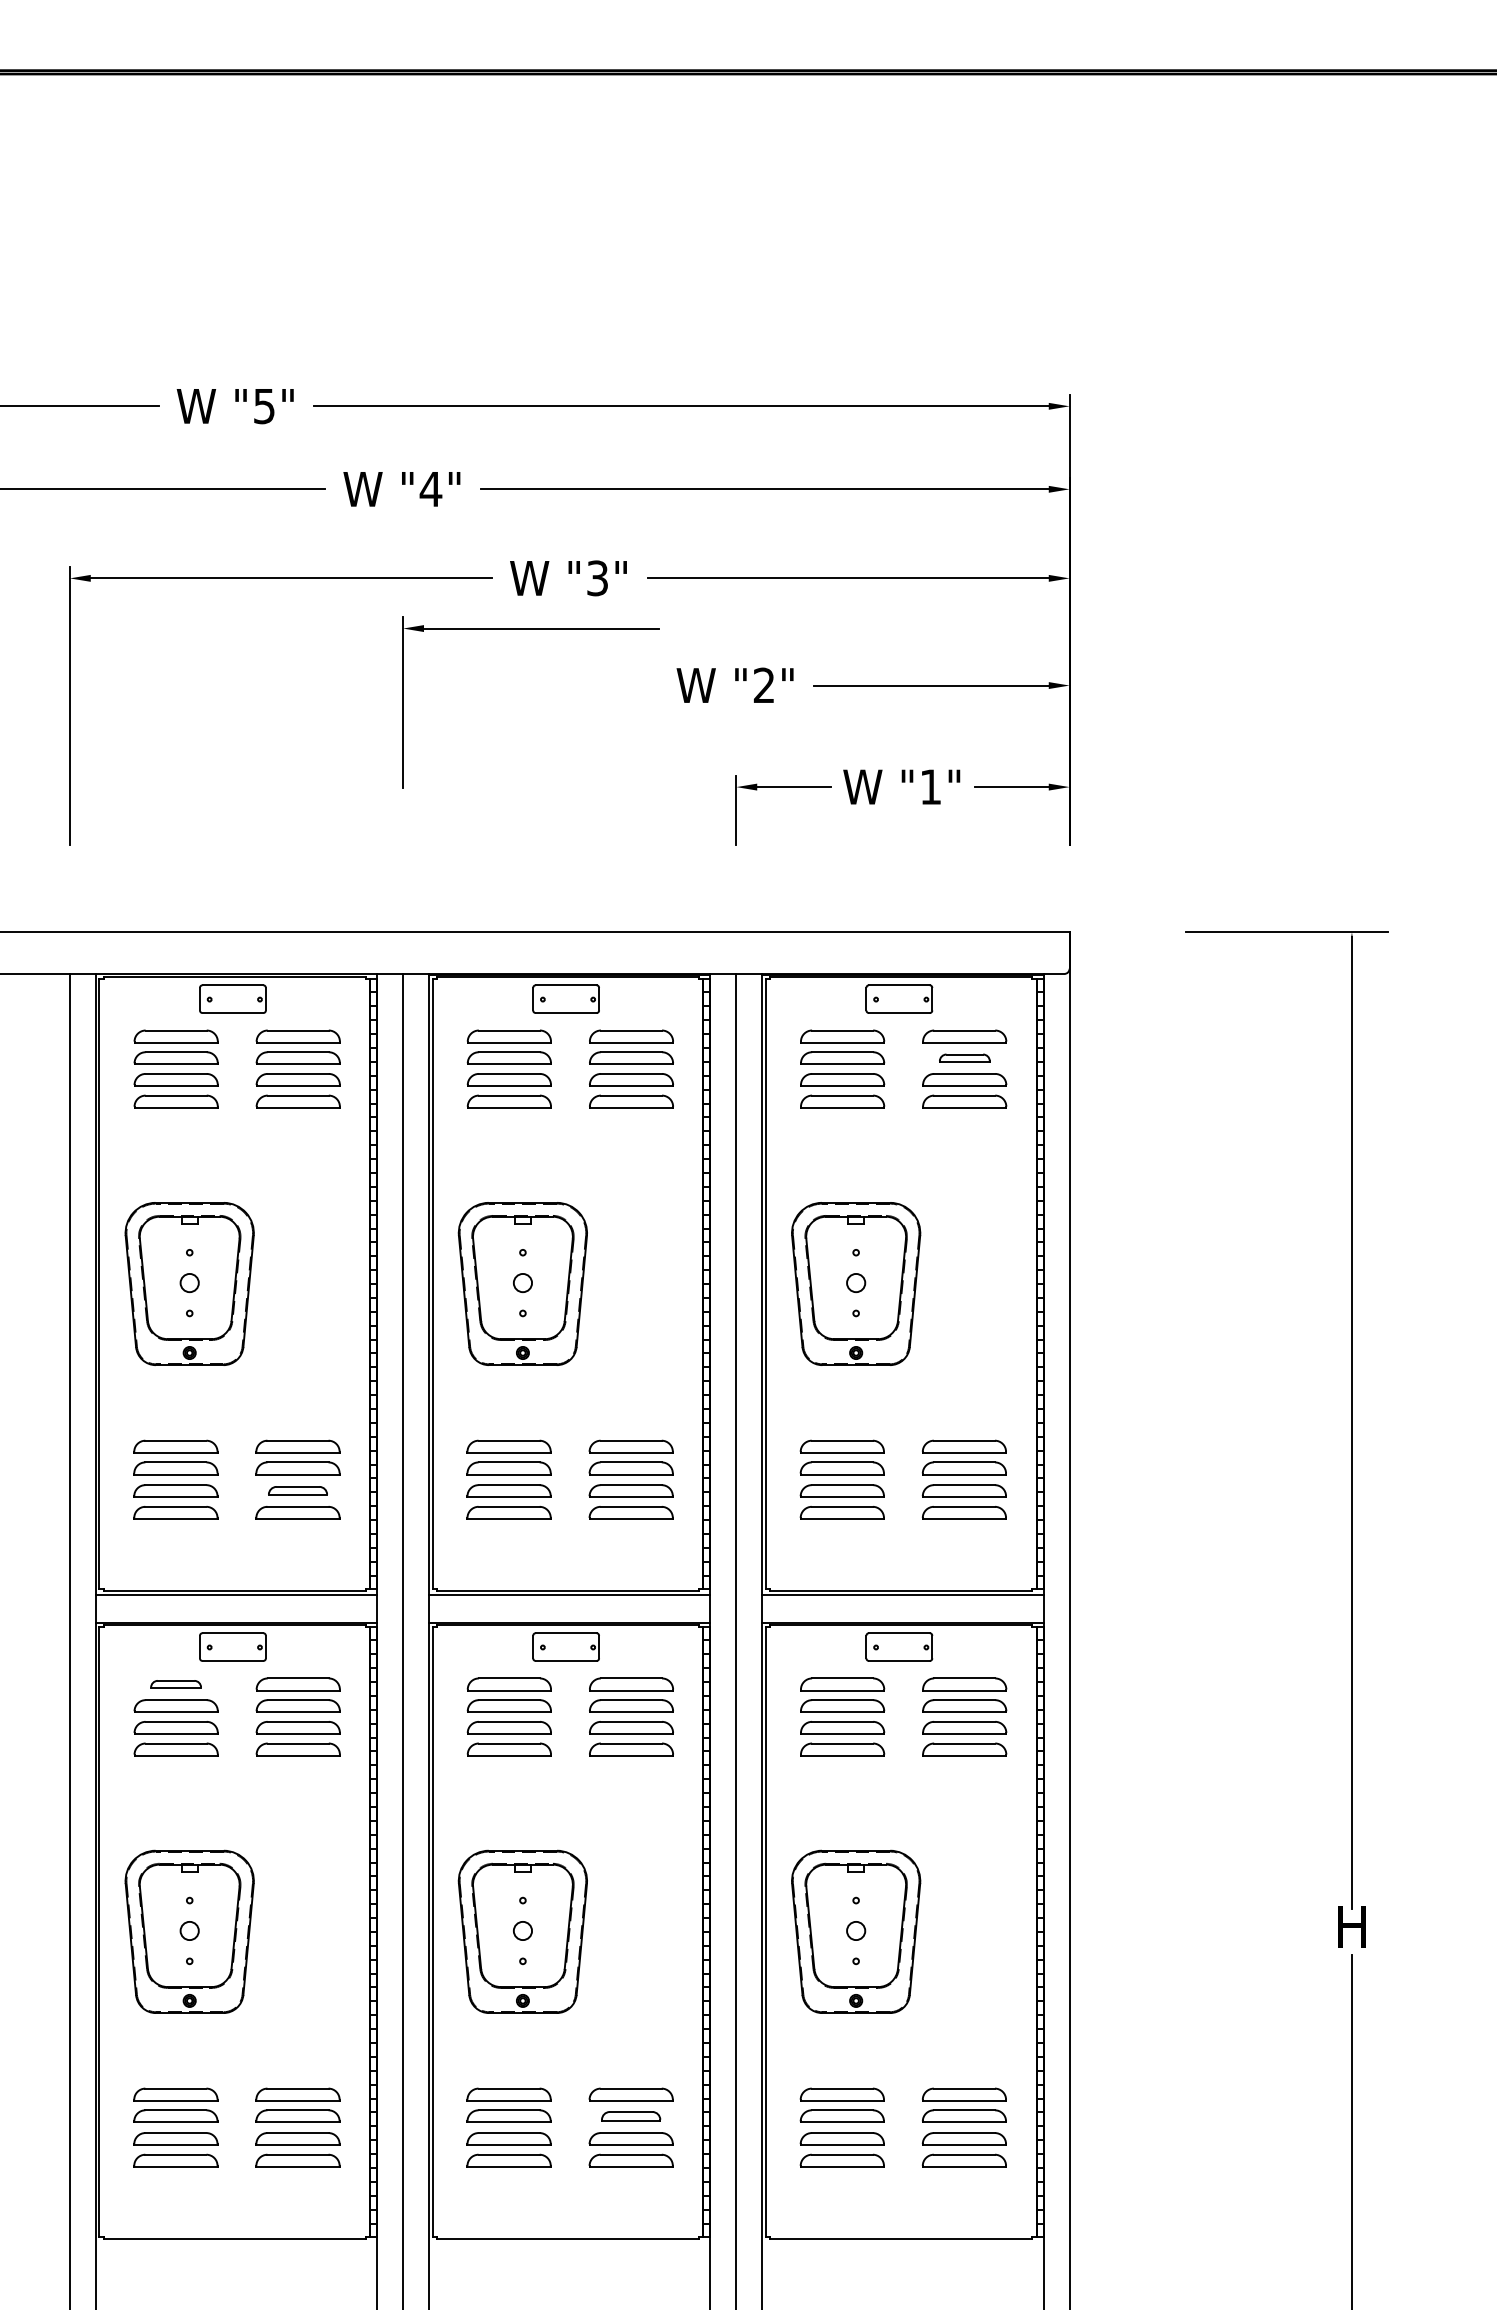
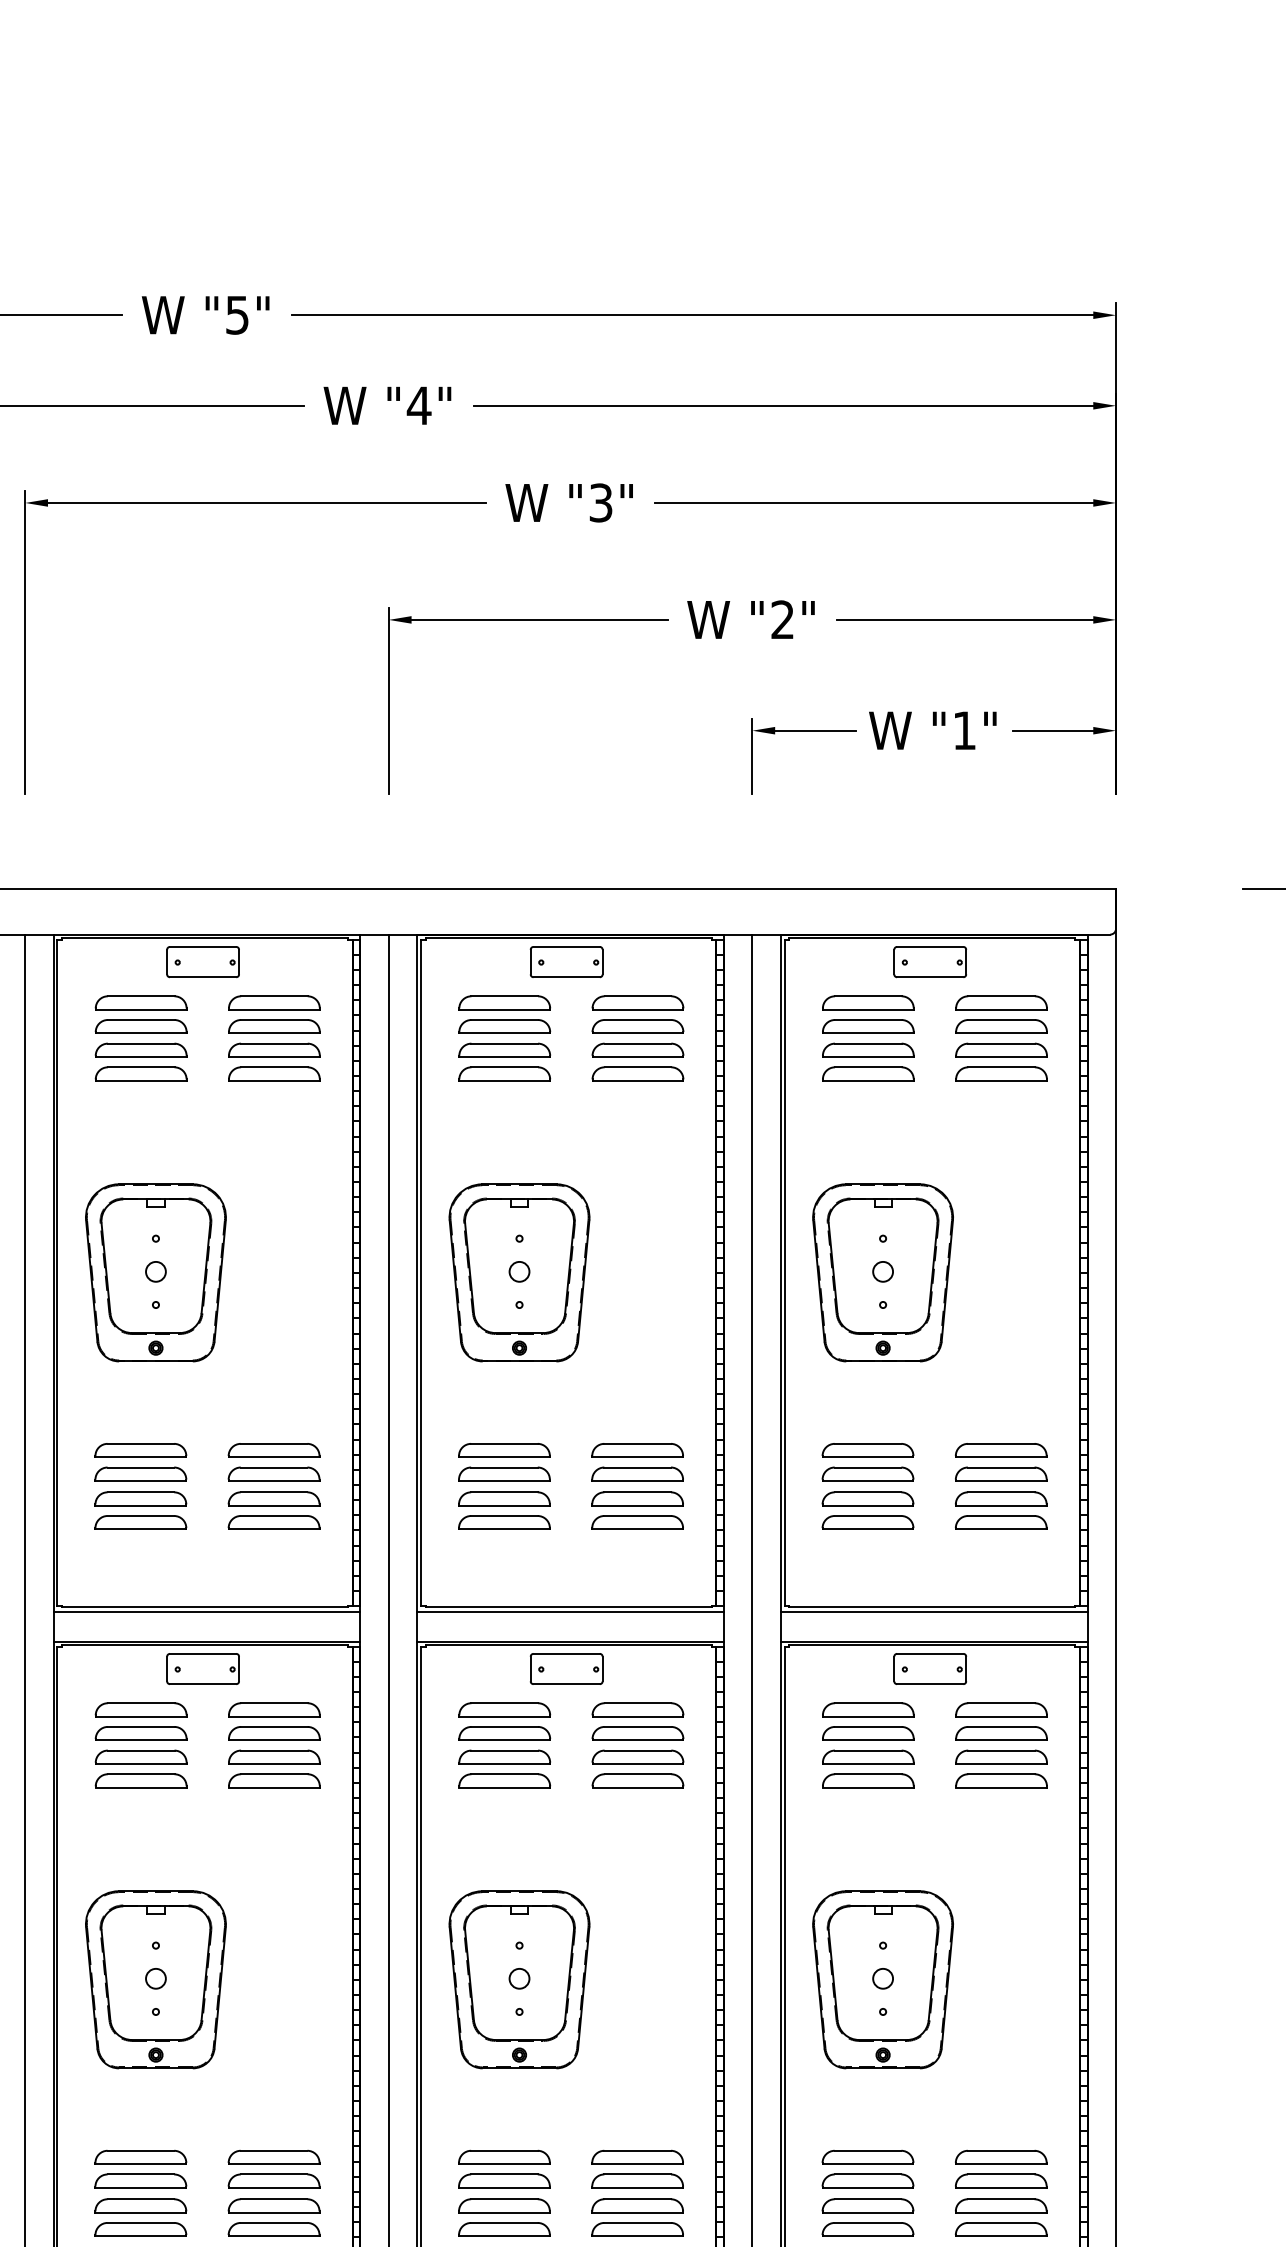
part: (530, 629) -> (527, 620), moved
part: (964, 1057) -> (1001, 1025), size x1.67
part: (297, 1490) -> (273, 1498), size x1.43
part: (175, 1684) -> (140, 1709), size x1.67
part: (630, 2115) -> (636, 2180), size x1.43

